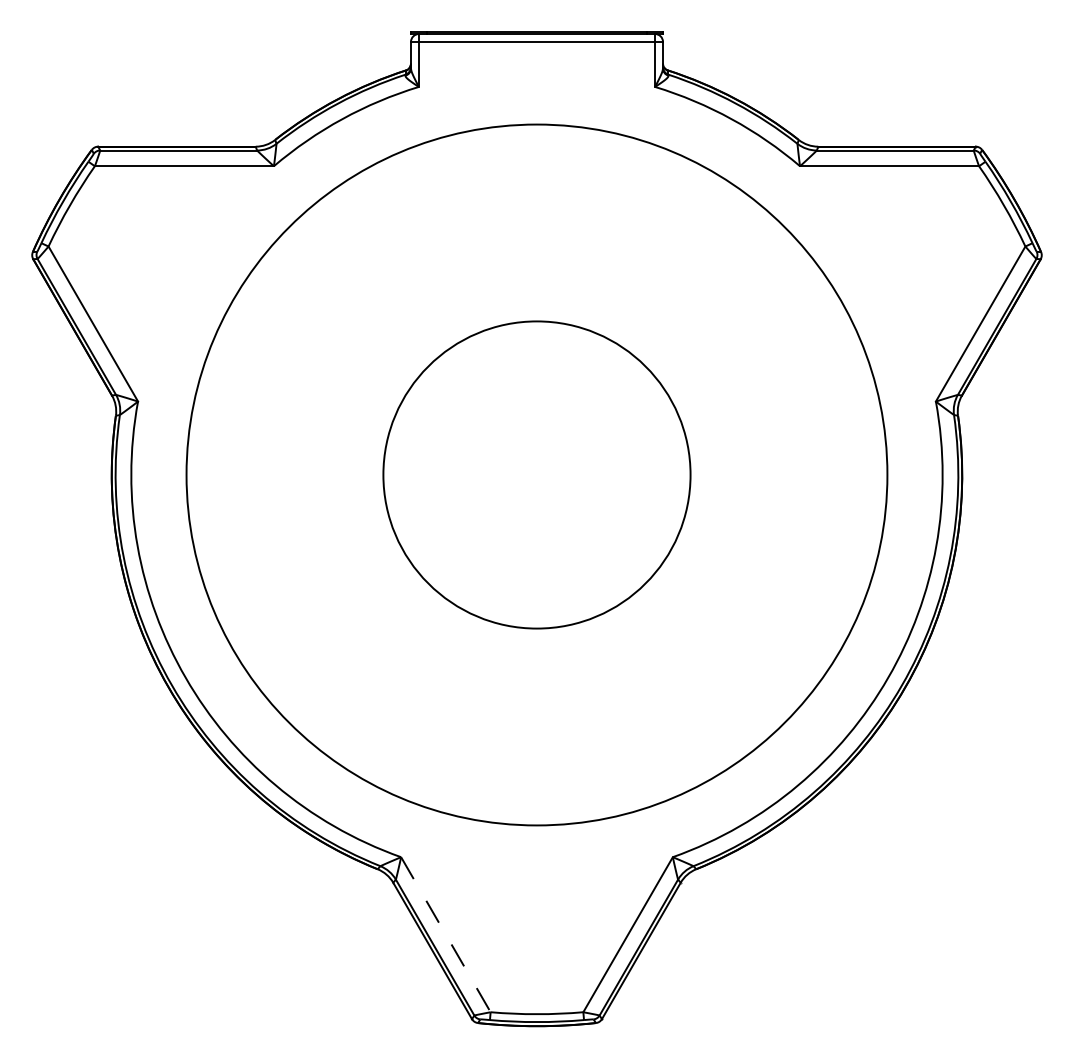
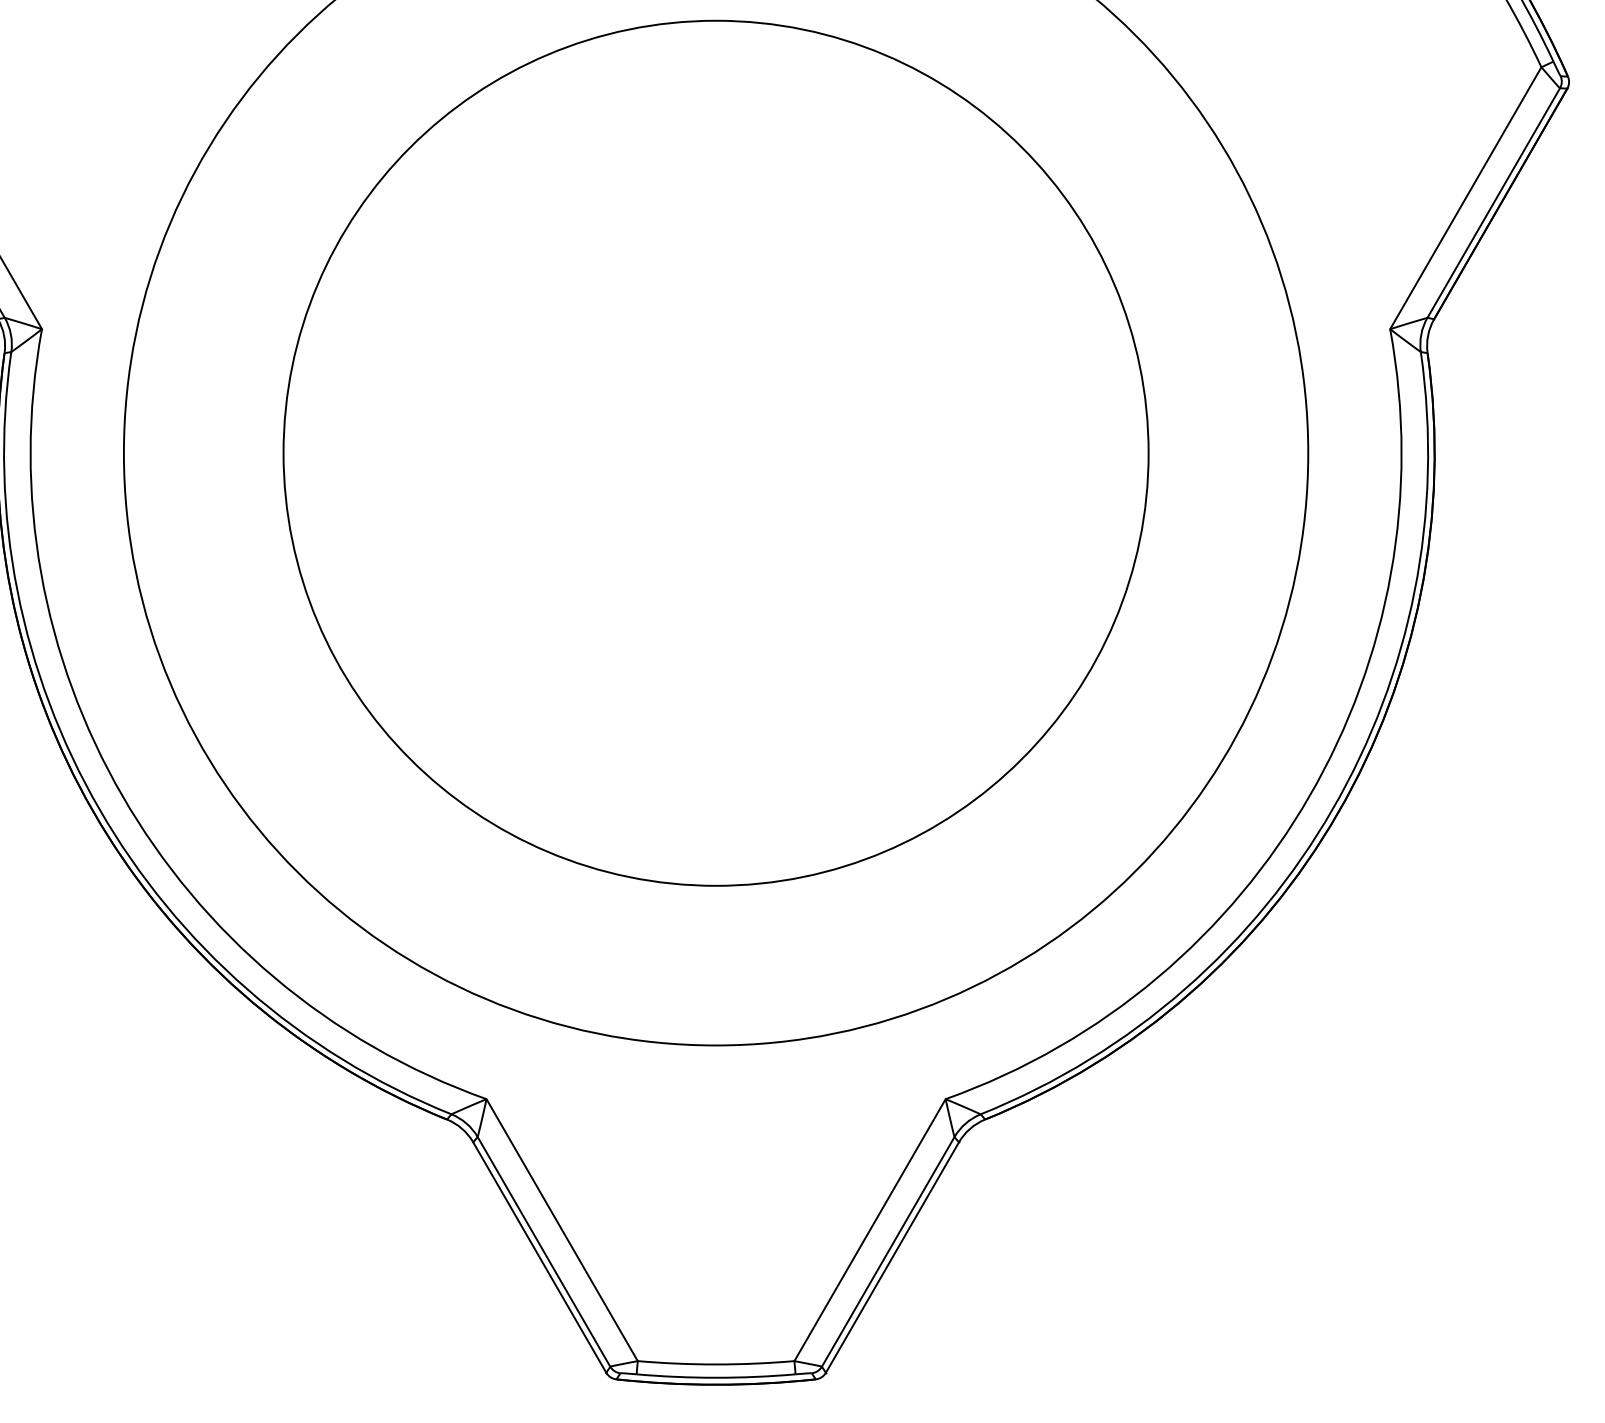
circle: (536, 474) -> (715, 452), size x1.67
line: (445, 934) -> (561, 1229), dashed -> solid

